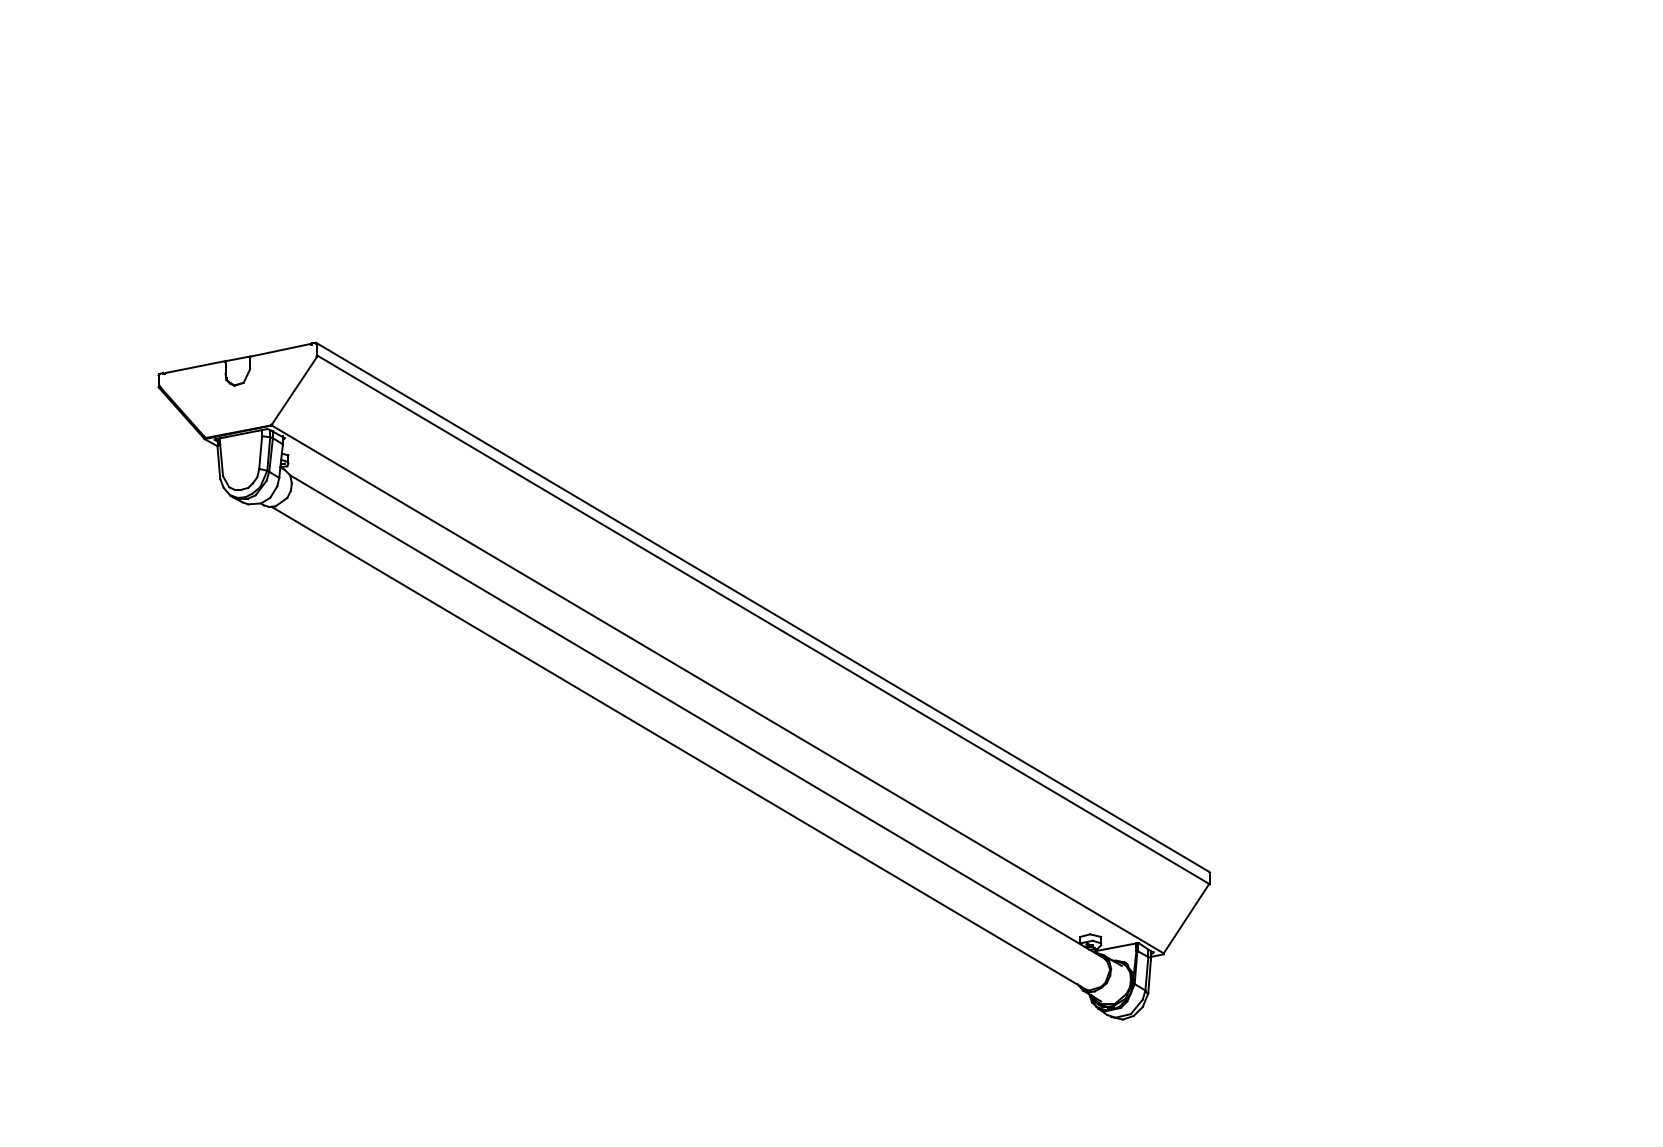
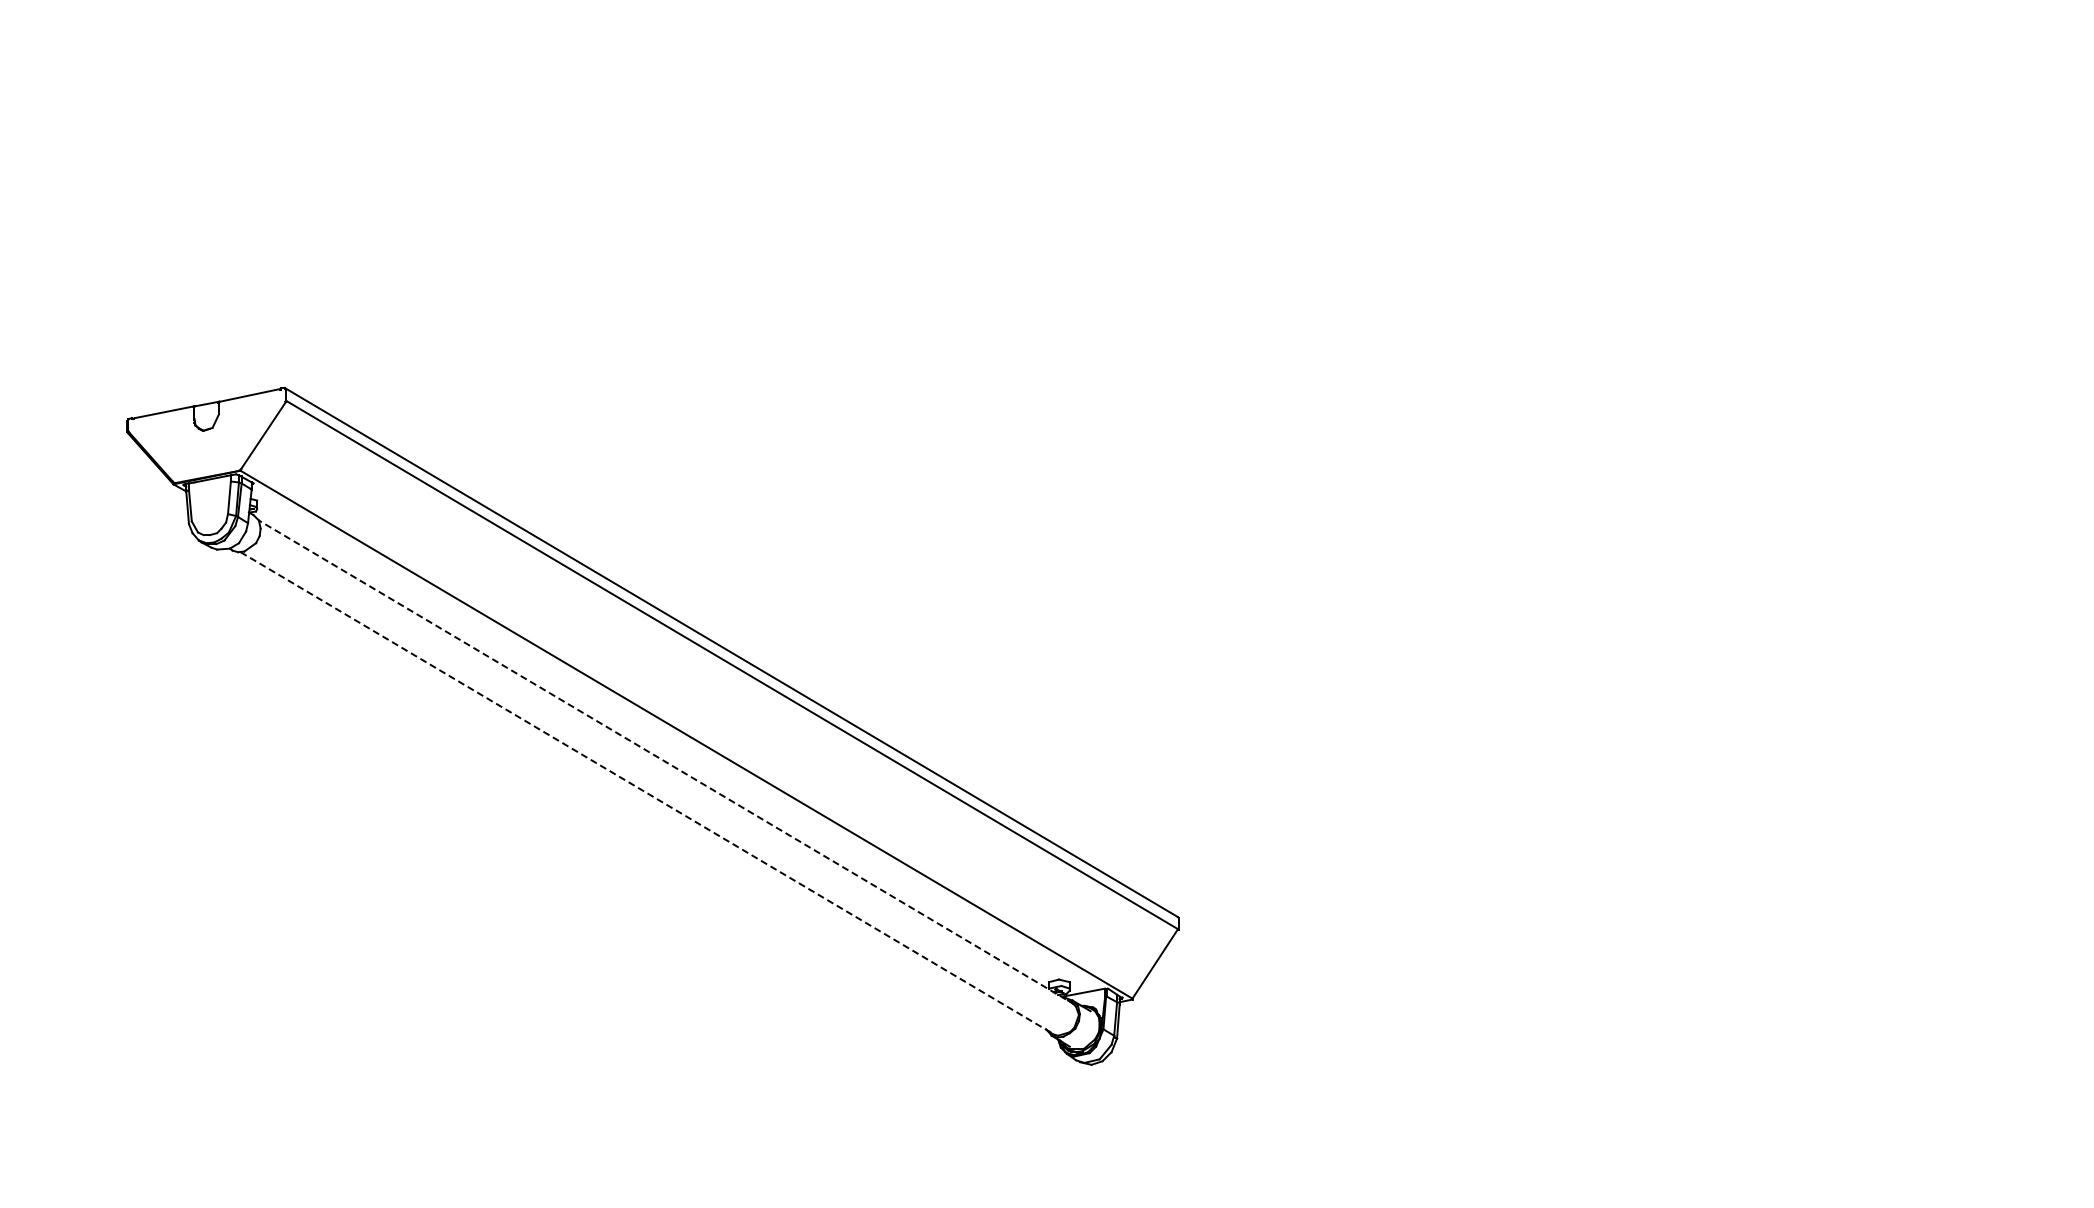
line: (698, 717) -> (667, 762), solid -> dashed
line: (679, 749) -> (648, 794), solid -> dashed

